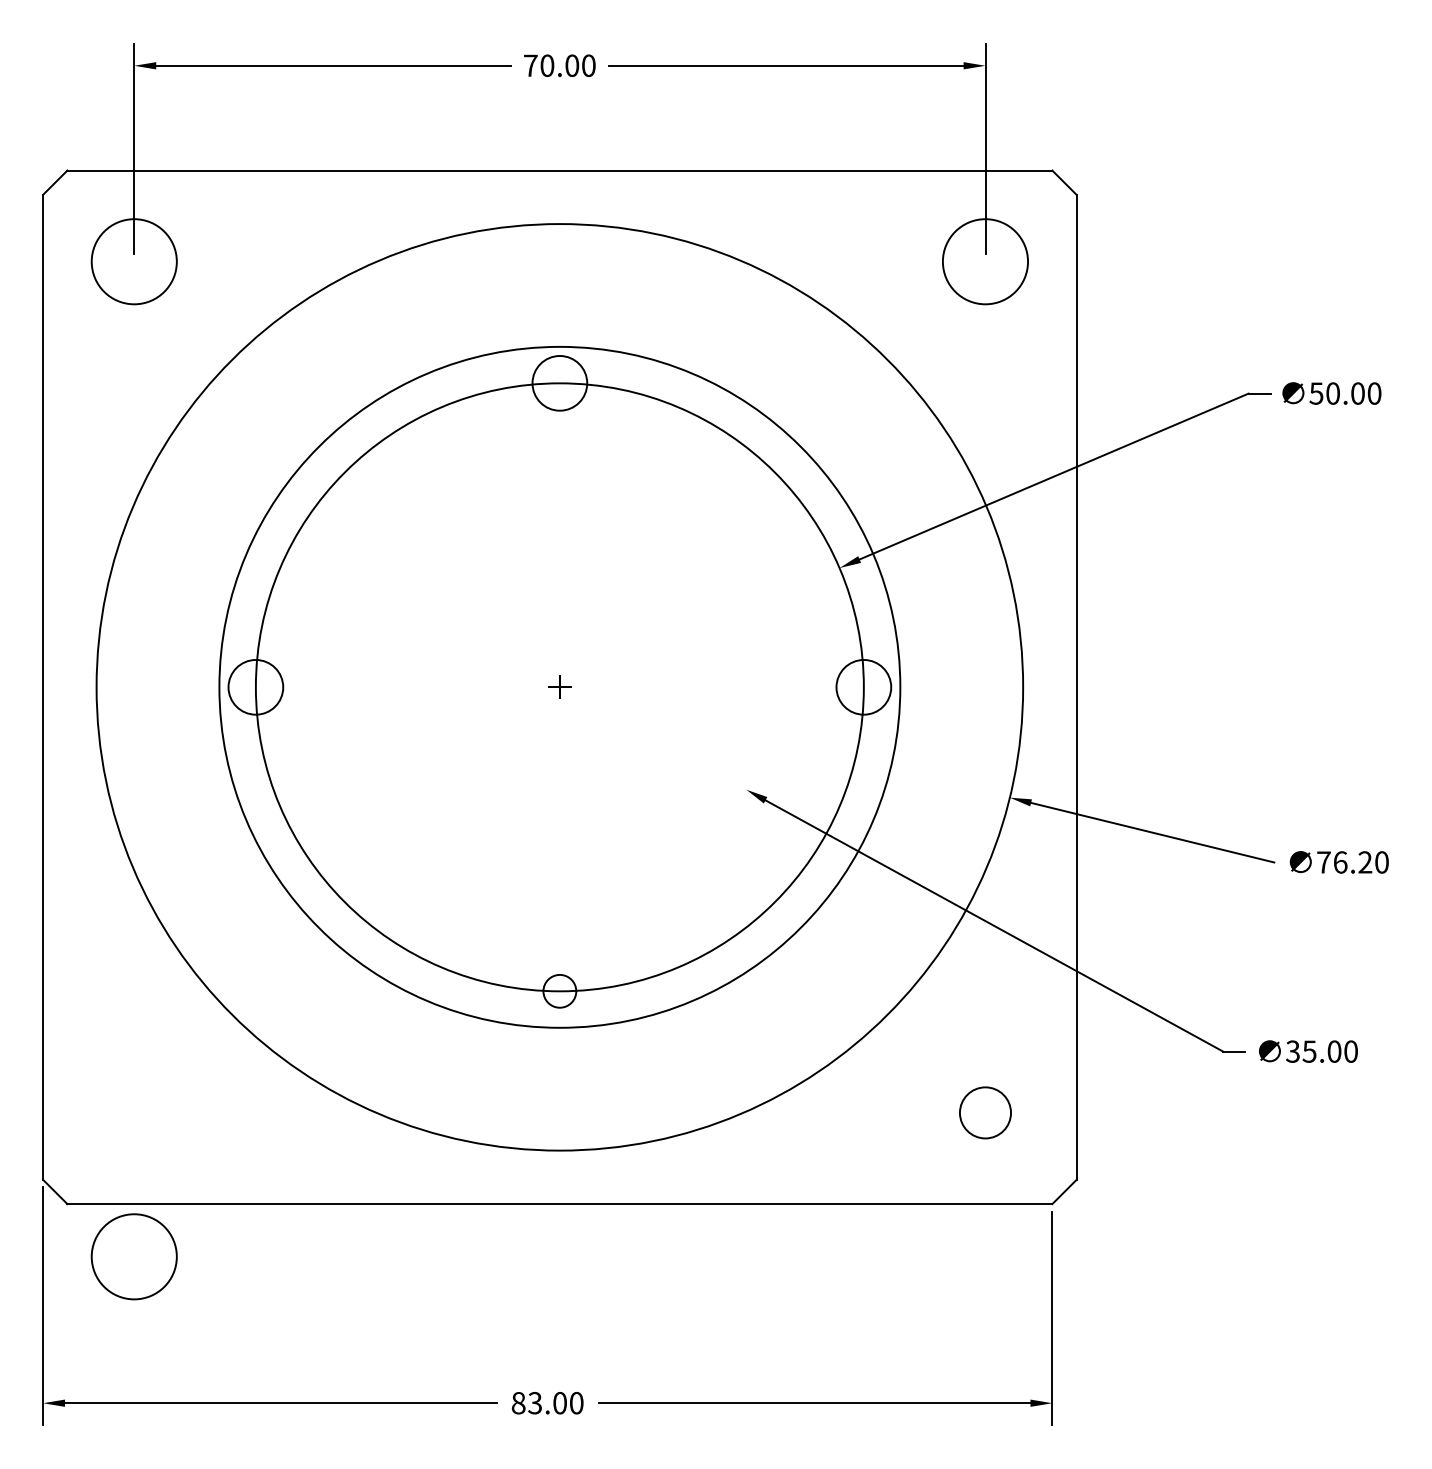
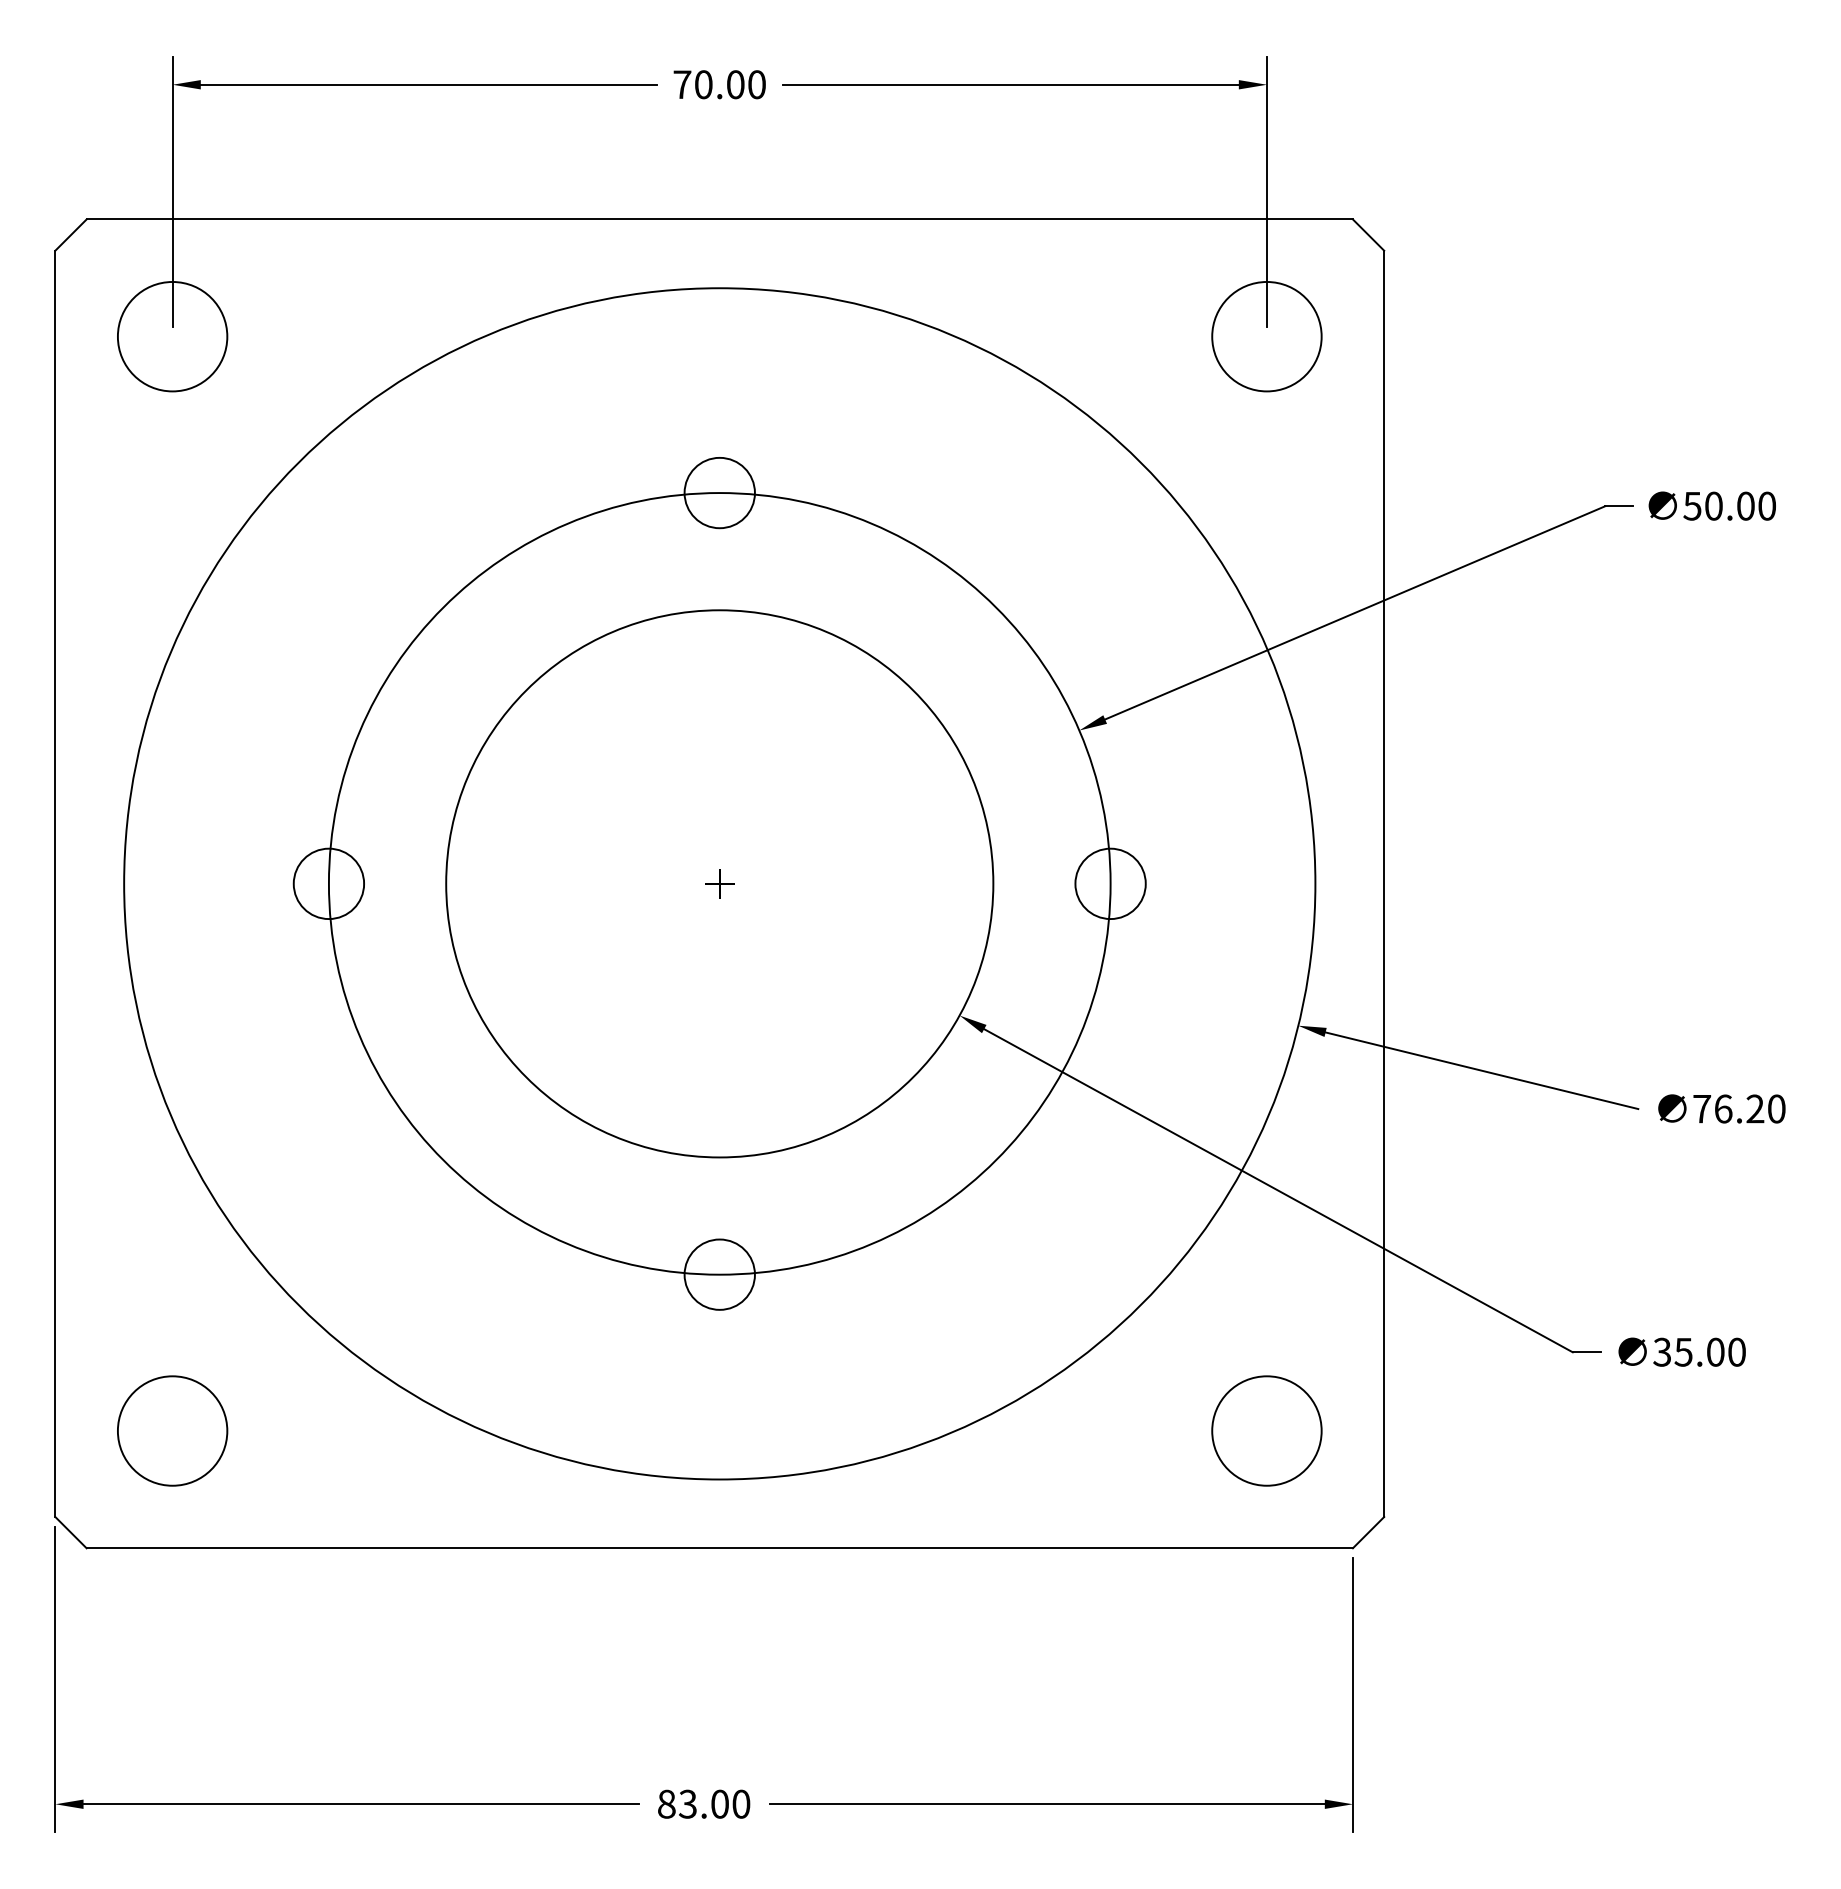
circle: (559, 687) -> (719, 883), size x0.62
circle: (559, 991) -> (719, 1274), size x1.67
circle: (985, 1112) -> (1266, 1430), size x1.67
circle: (134, 1256) -> (172, 1430), moved

